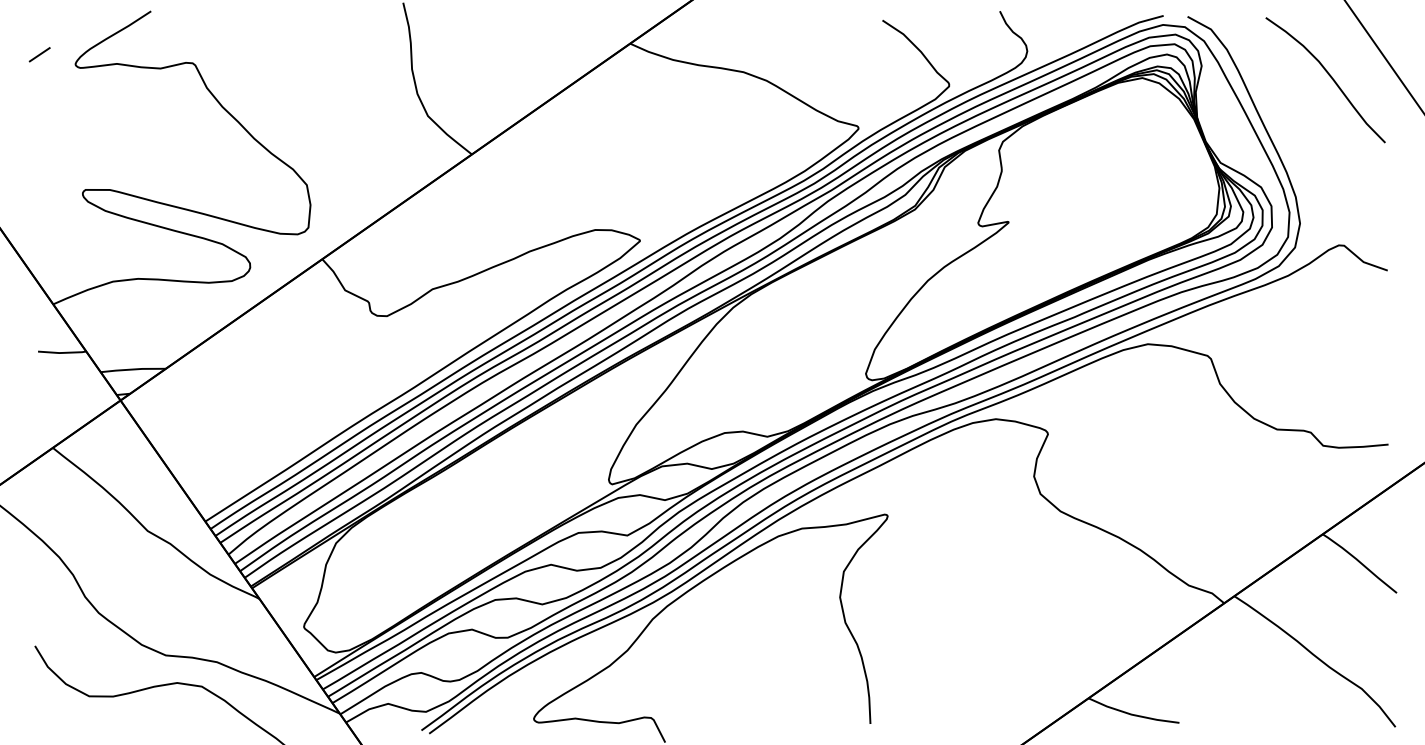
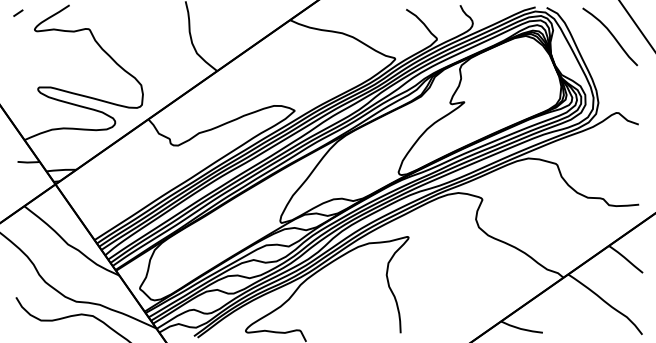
line: (40, 53) -> (18, 12), moved

